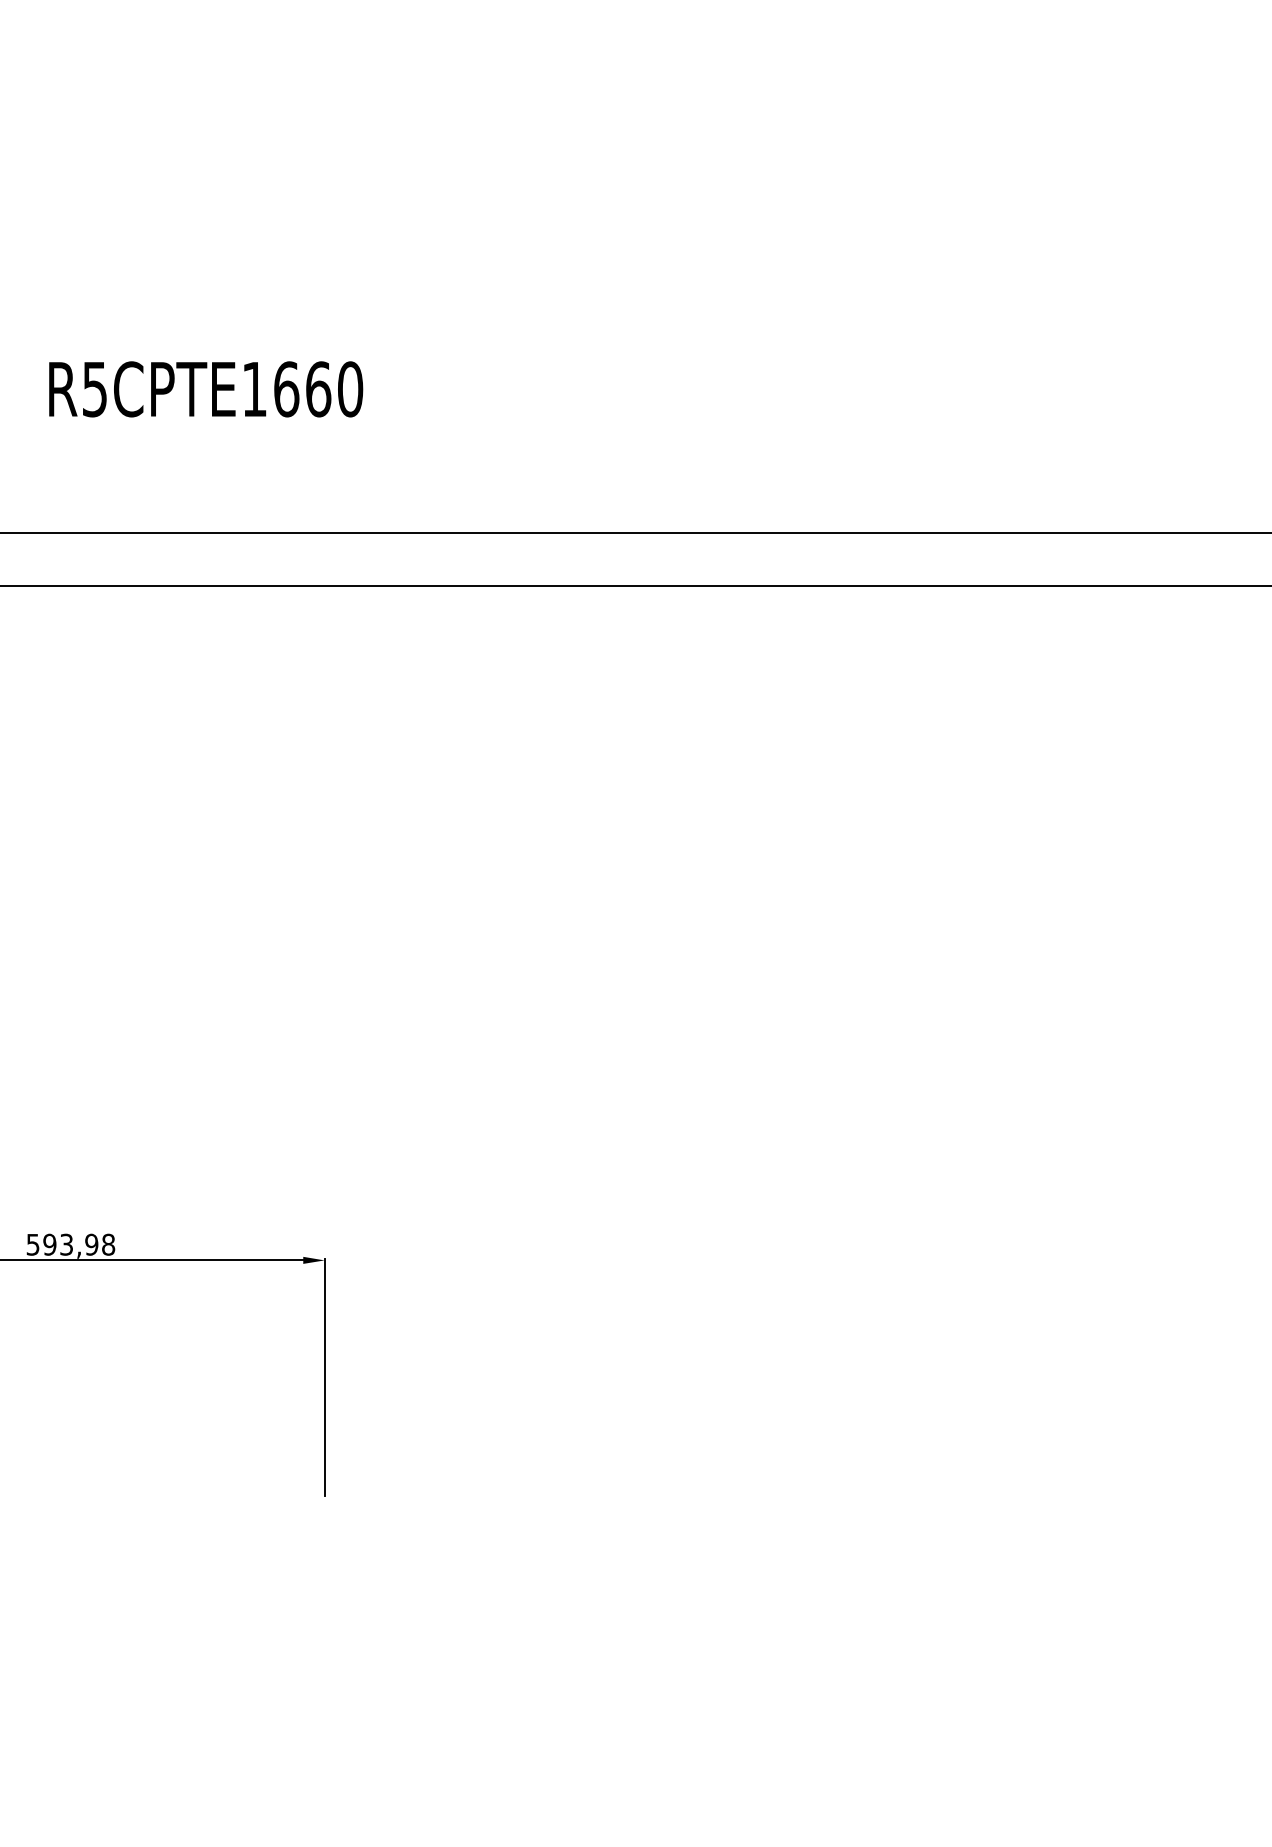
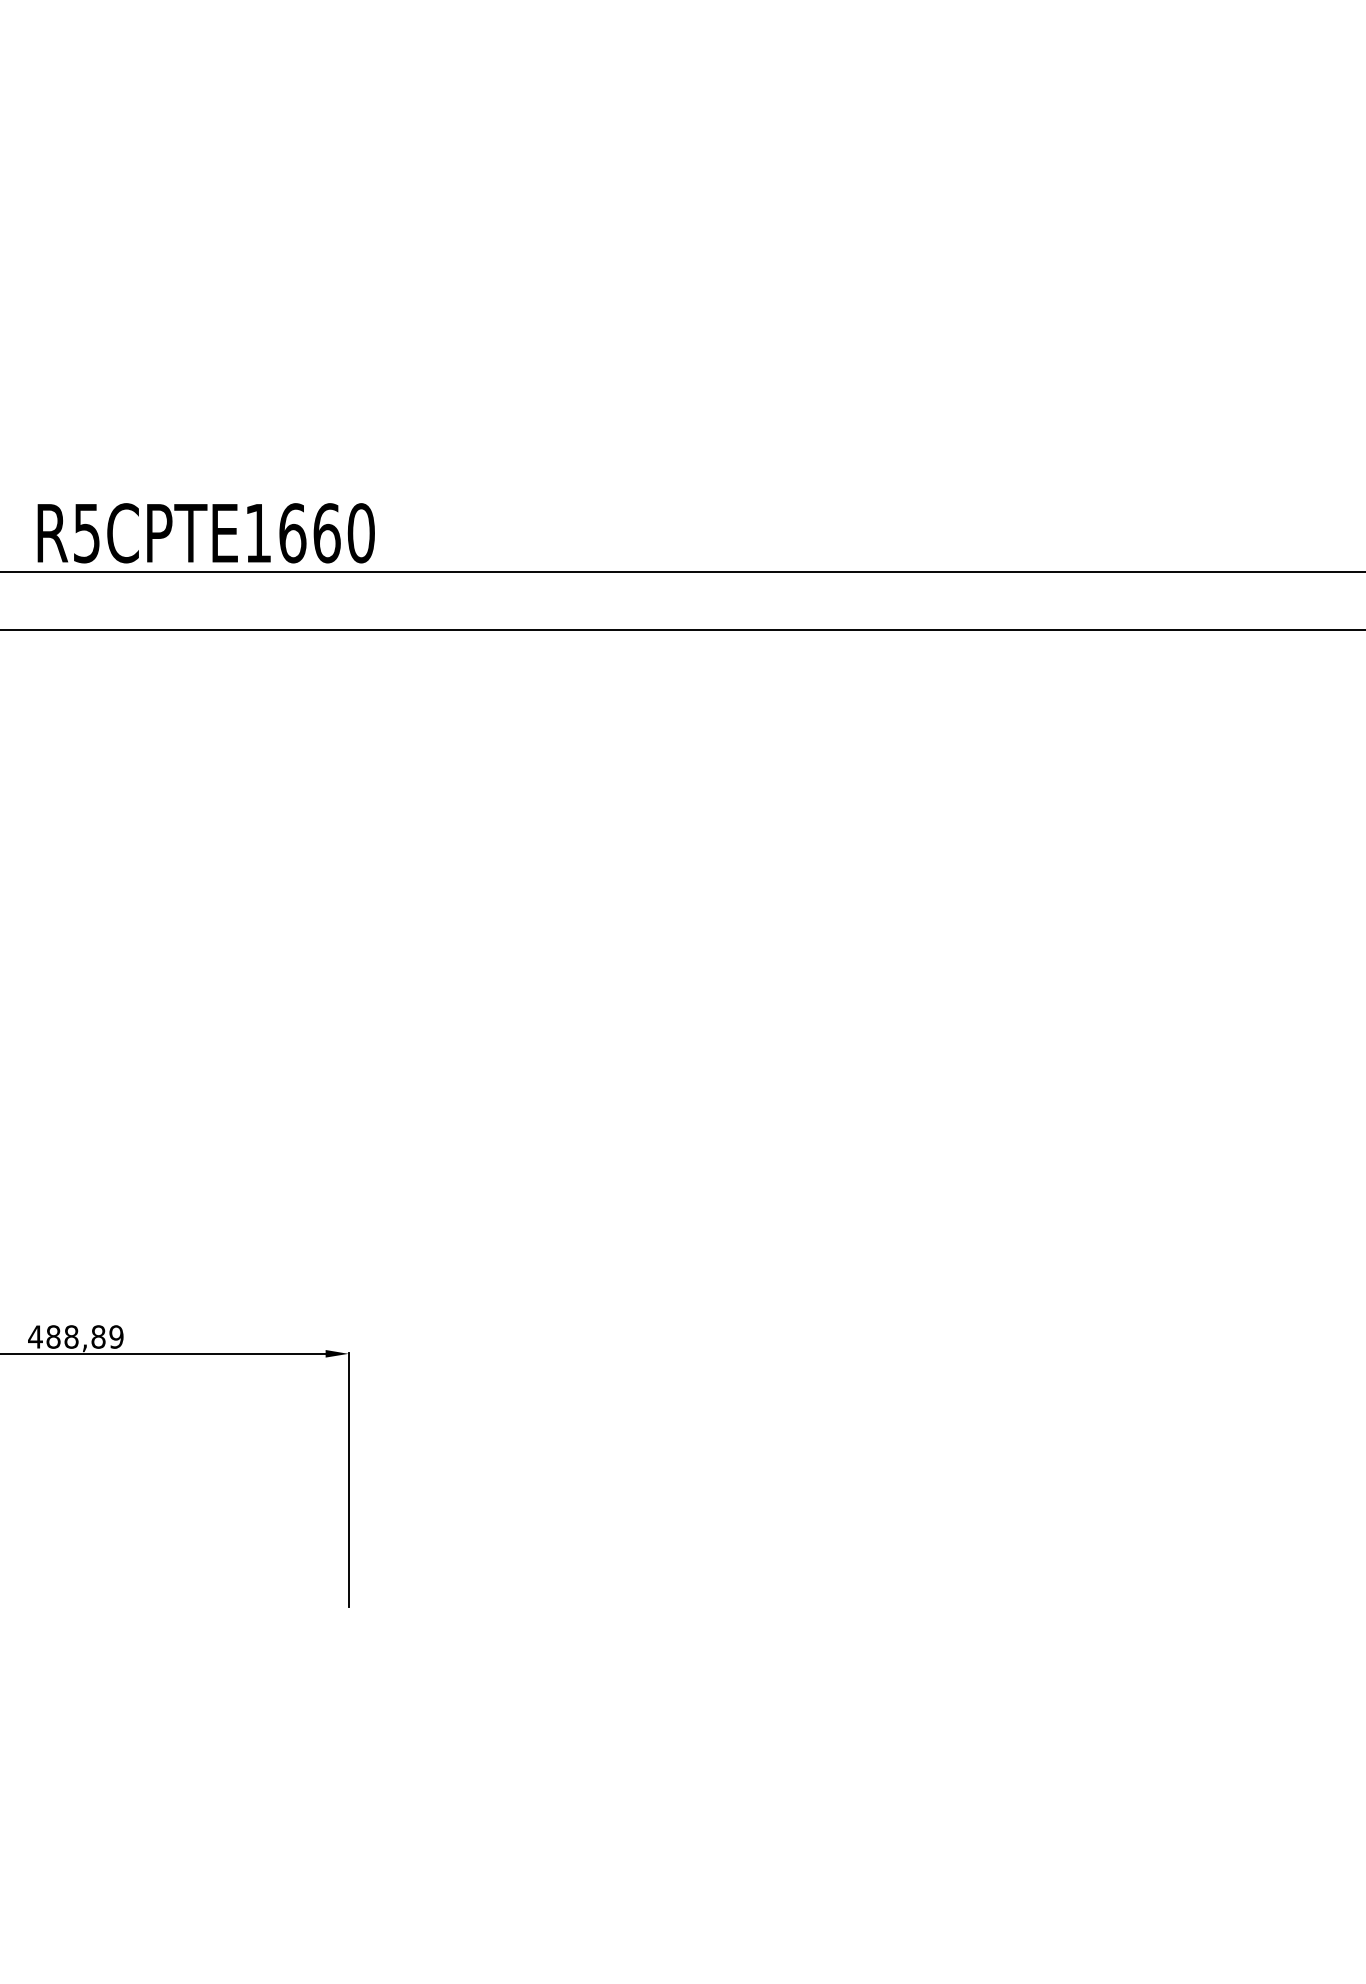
text: (206, 389) -> (206, 533), moved
text: (70, 1244) -> (75, 1336), 593,98 -> 488,89

